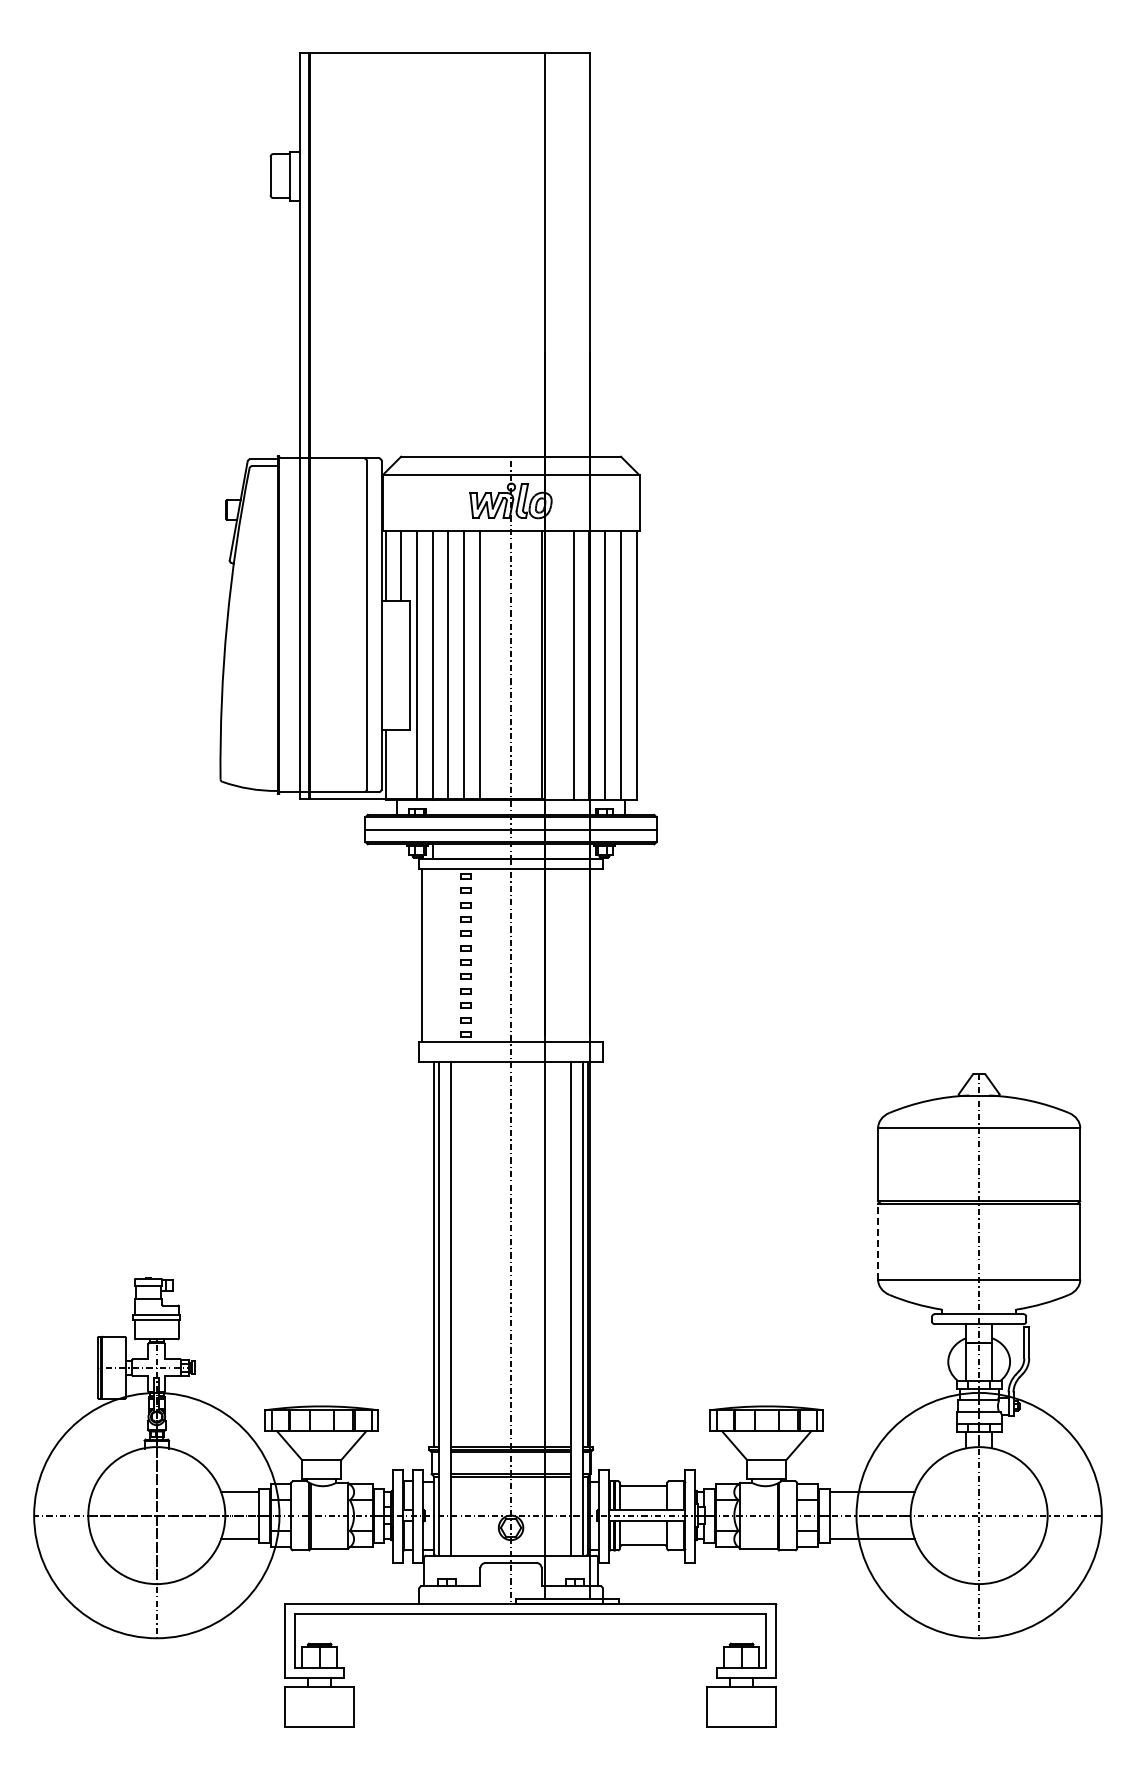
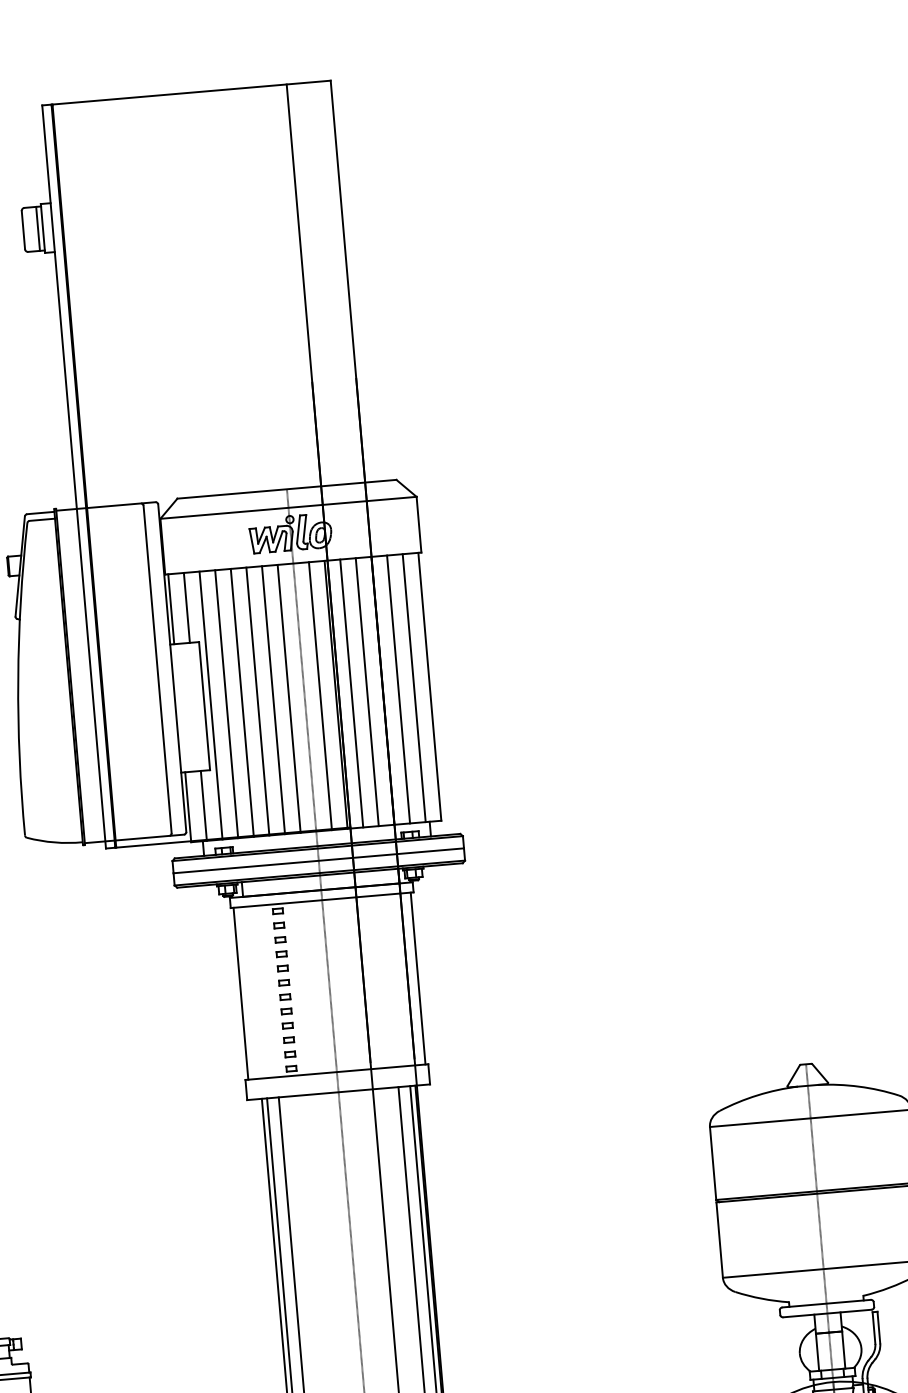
line: (285, 175) -> (38, 228), added
line: (495, 665) -> (289, 698), added
line: (526, 665) -> (320, 695), added
line: (558, 665) -> (352, 693), added
line: (401, 765) -> (204, 806), added
line: (599, 955) -> (417, 978), added
line: (878, 1241) -> (720, 1239), dashed -> solid

